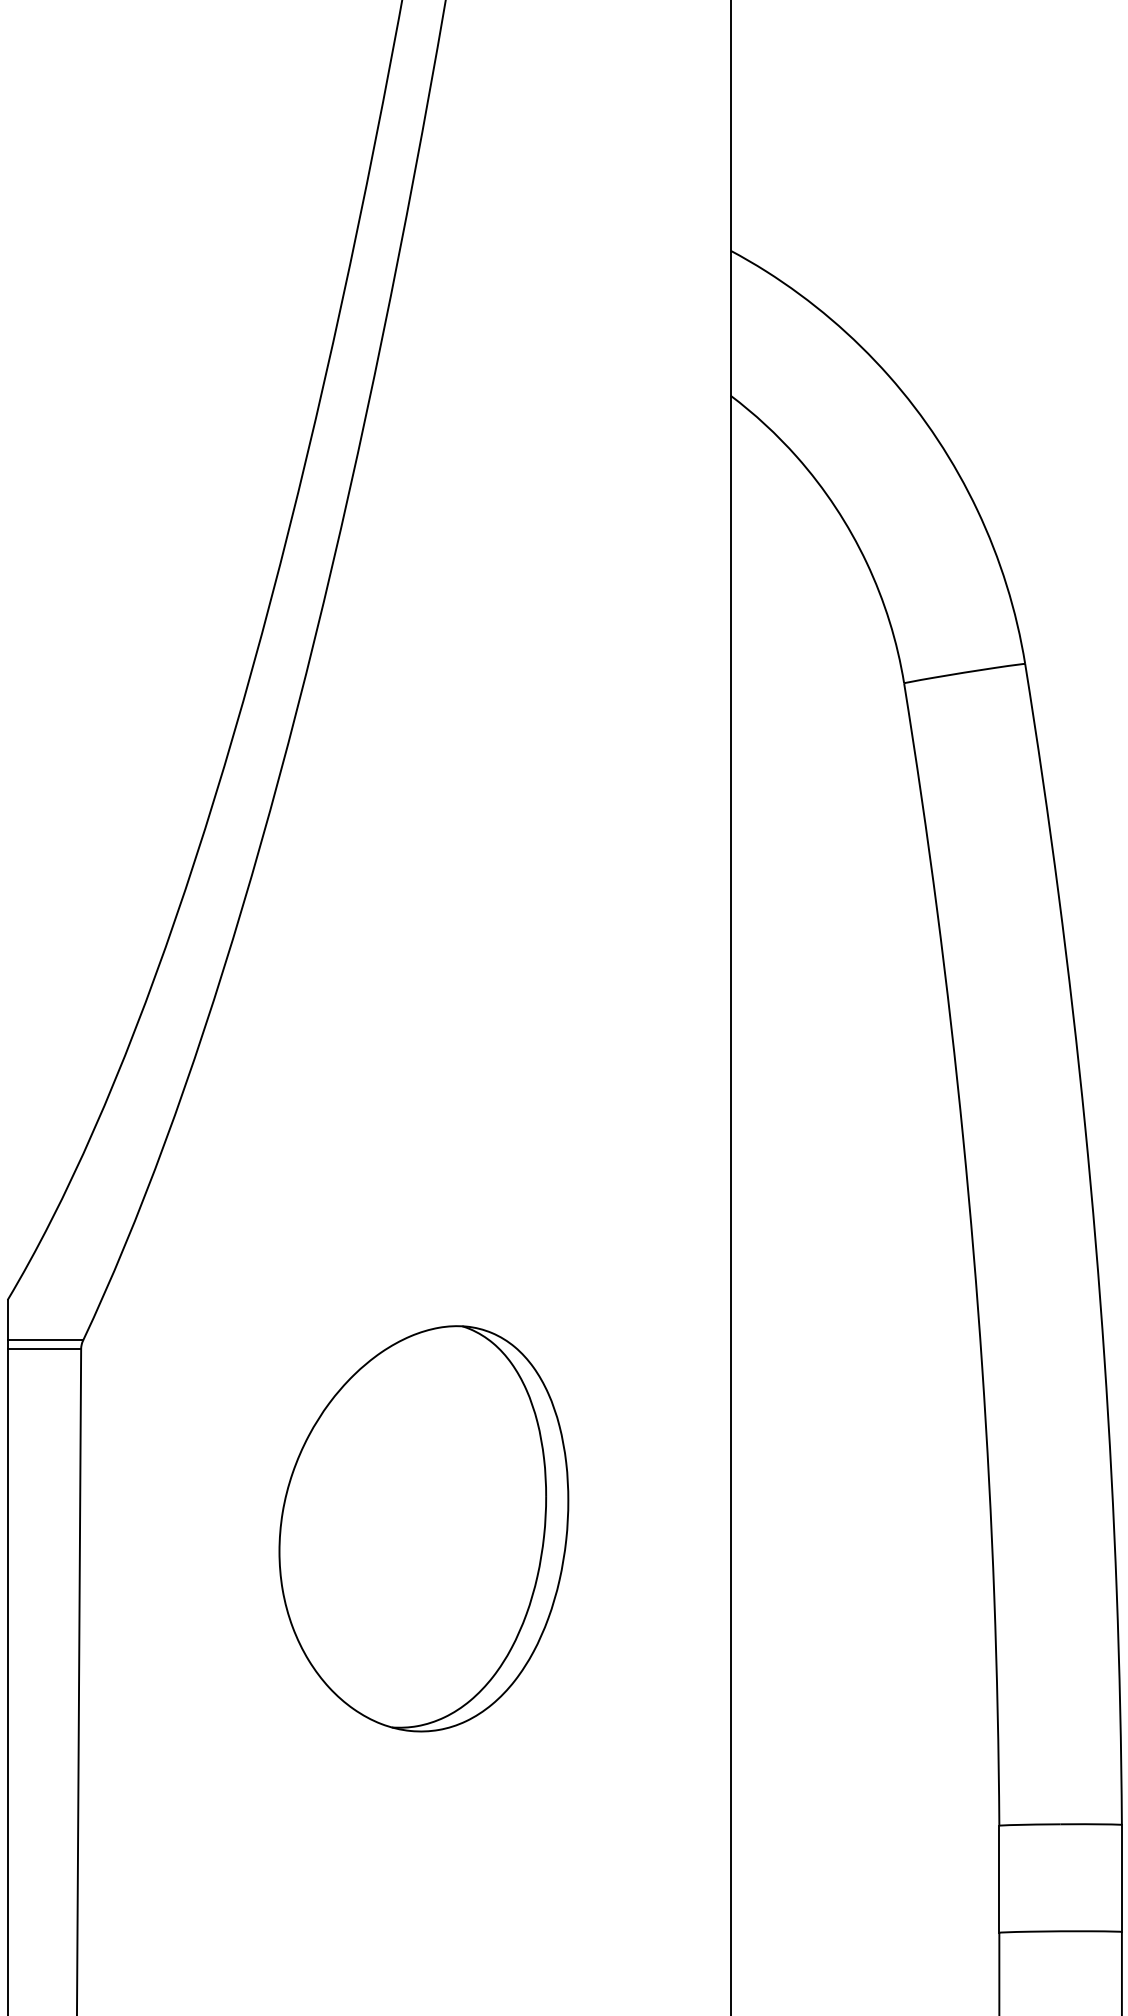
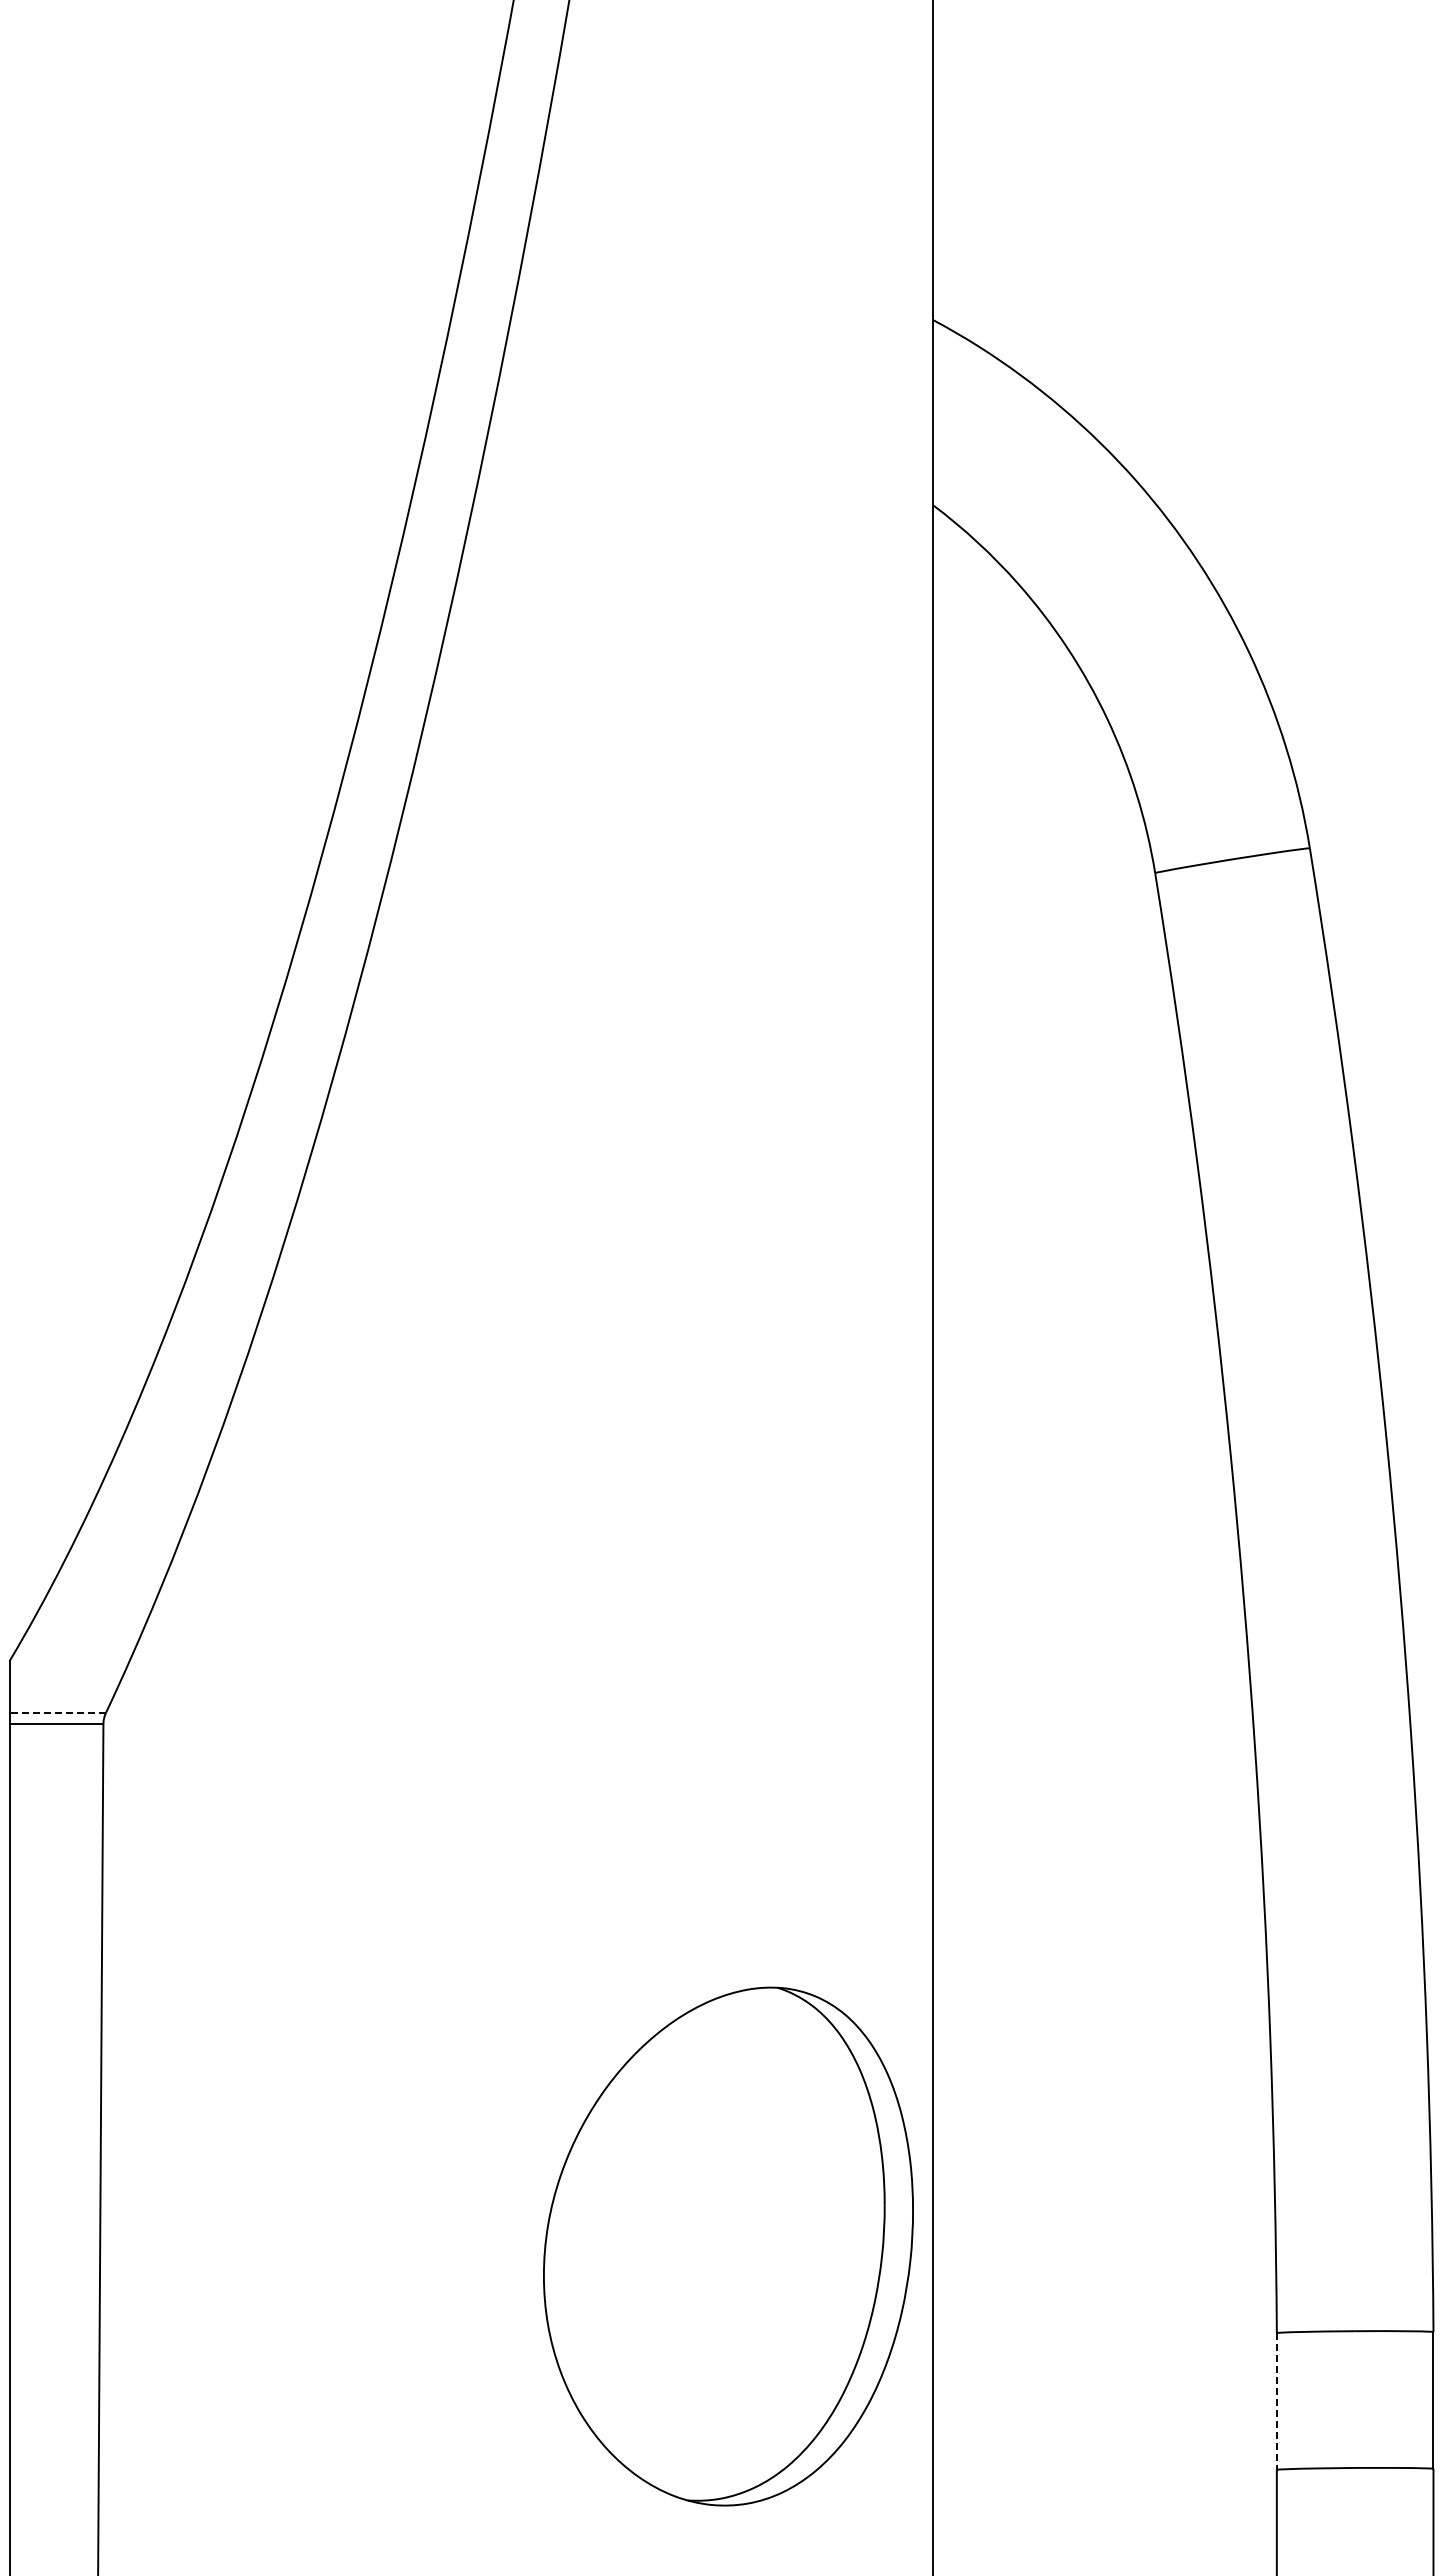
line: (45, 1340) -> (57, 1712), solid -> dashed
part: (423, 1528) -> (728, 2246), moved
line: (999, 1879) -> (1276, 2401), solid -> dashed

